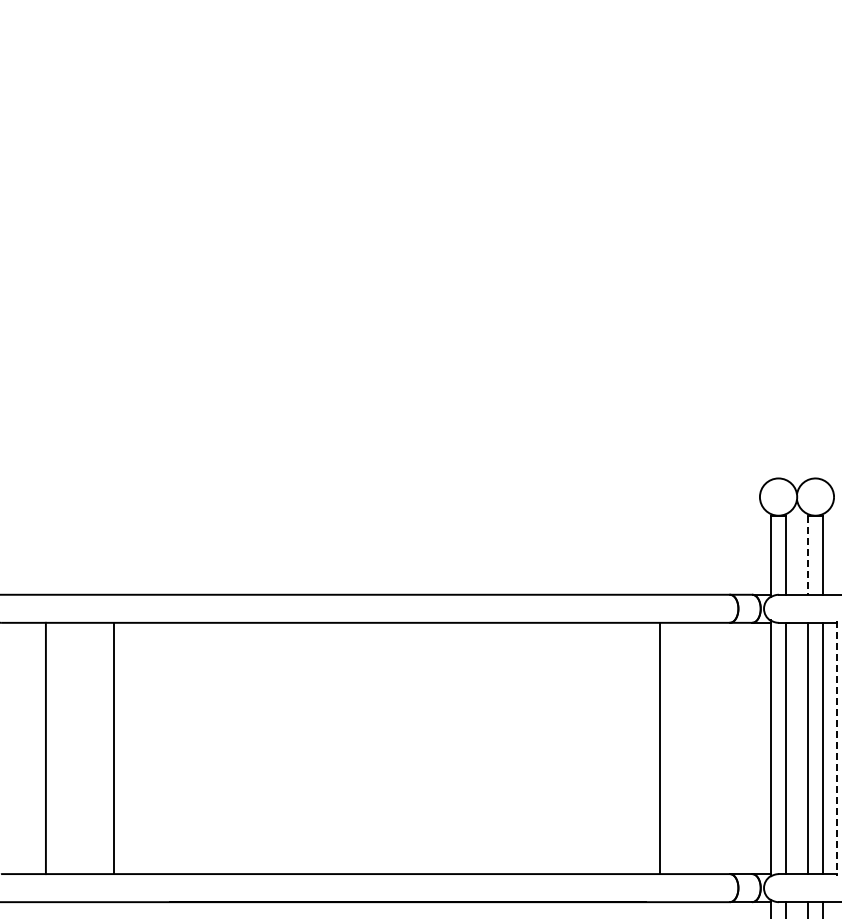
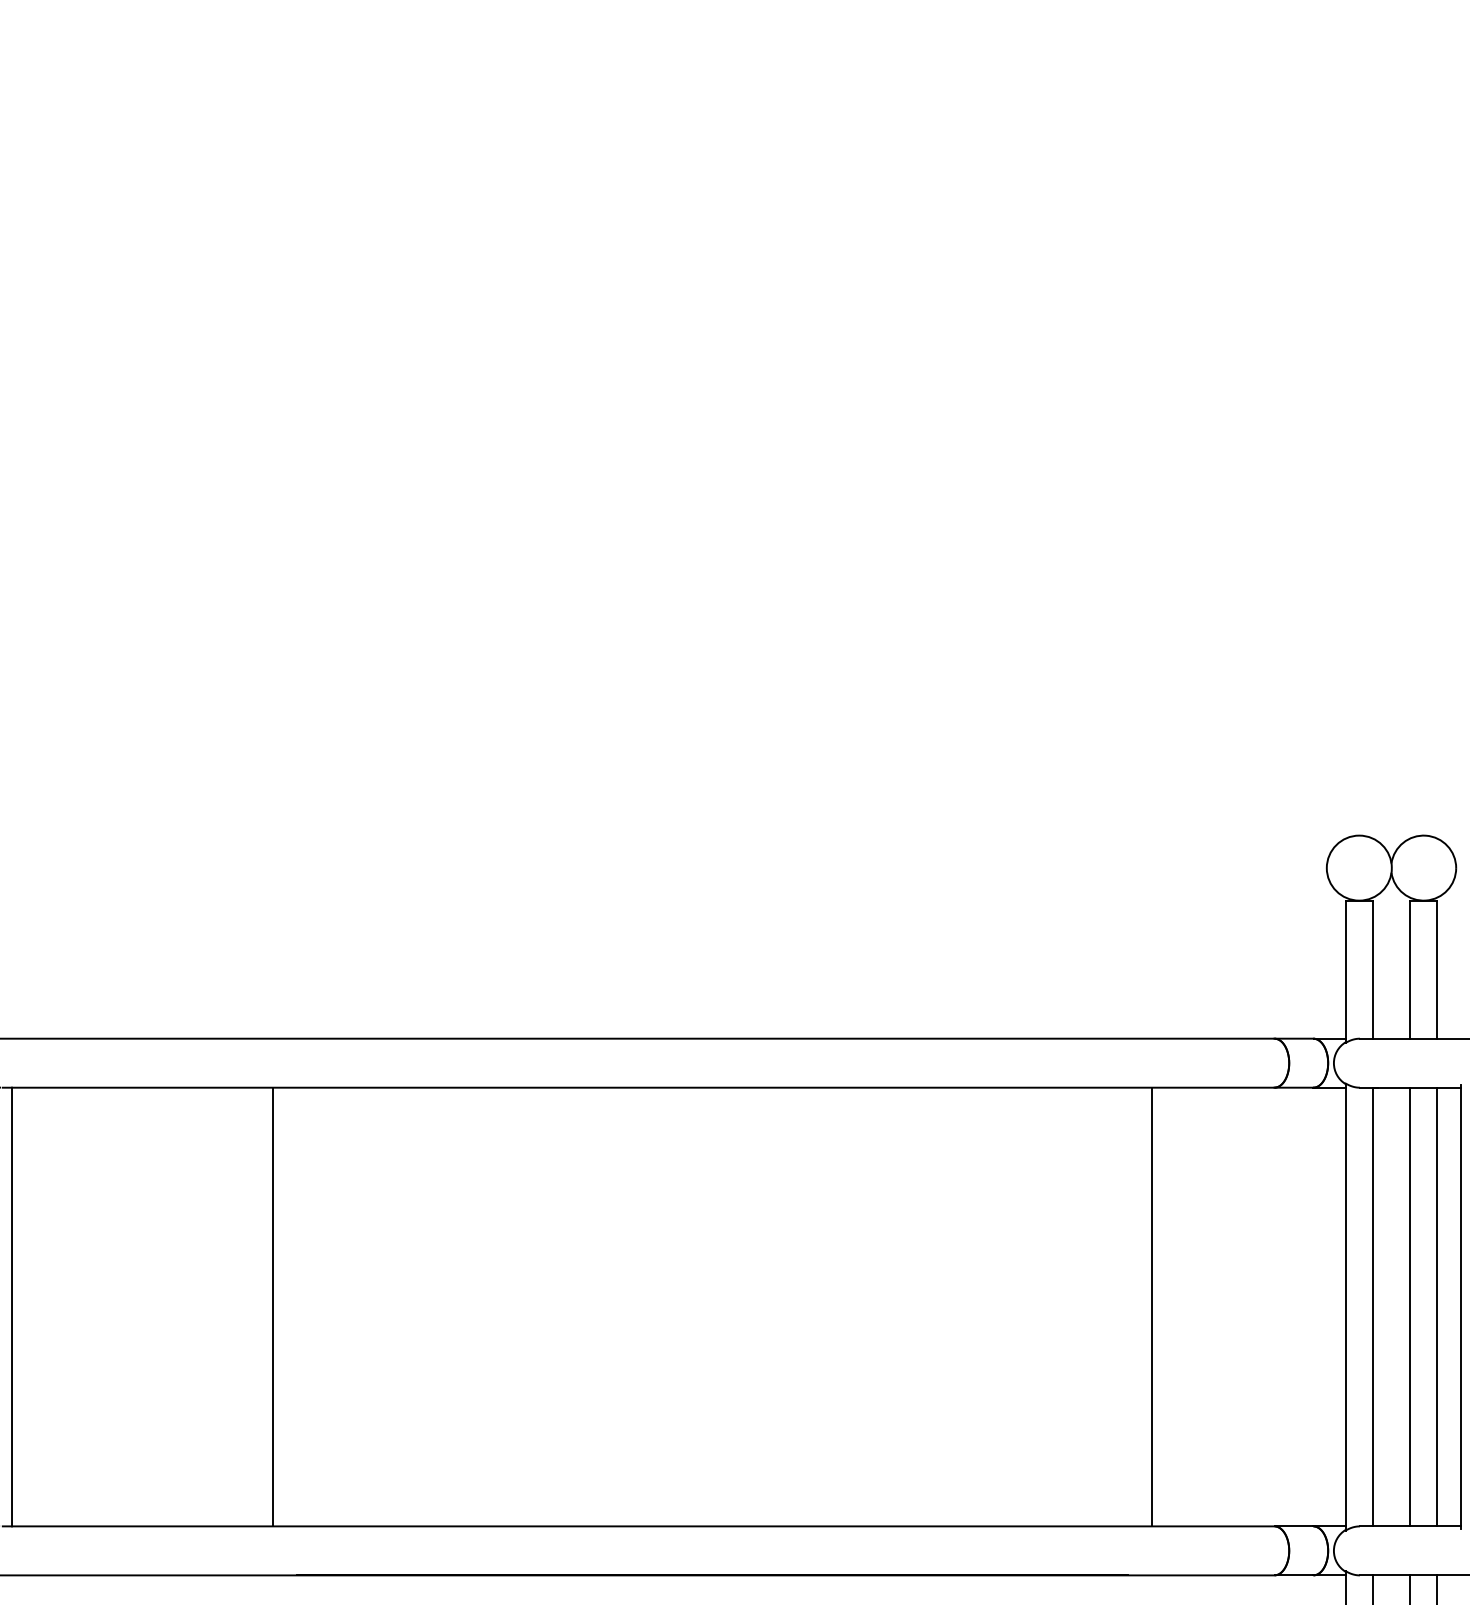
line: (807, 555) -> (1409, 970), dashed -> solid
line: (45, 748) -> (11, 1307), moved
line: (114, 748) -> (273, 1307), moved
line: (836, 748) -> (1460, 1307), dashed -> solid

